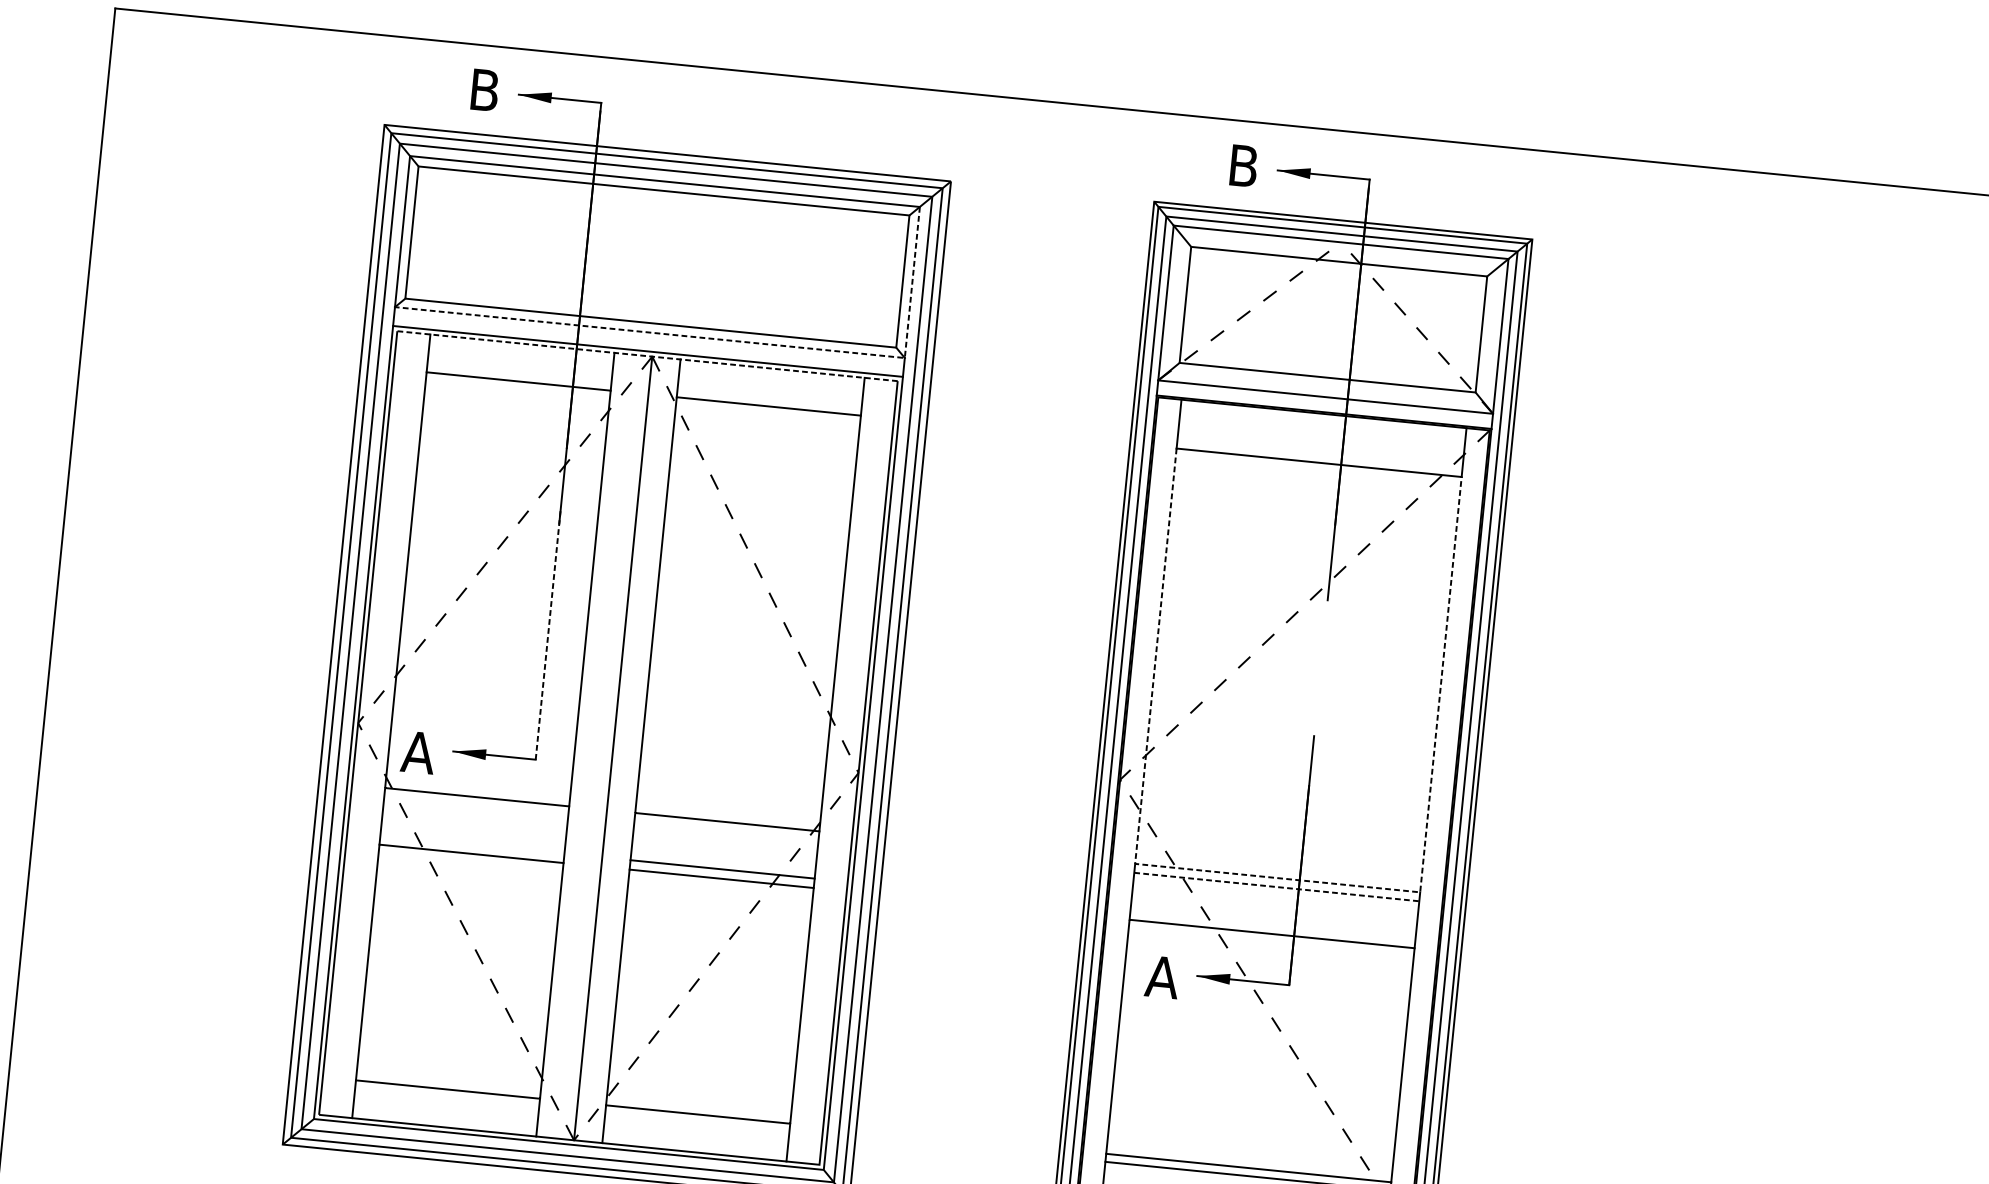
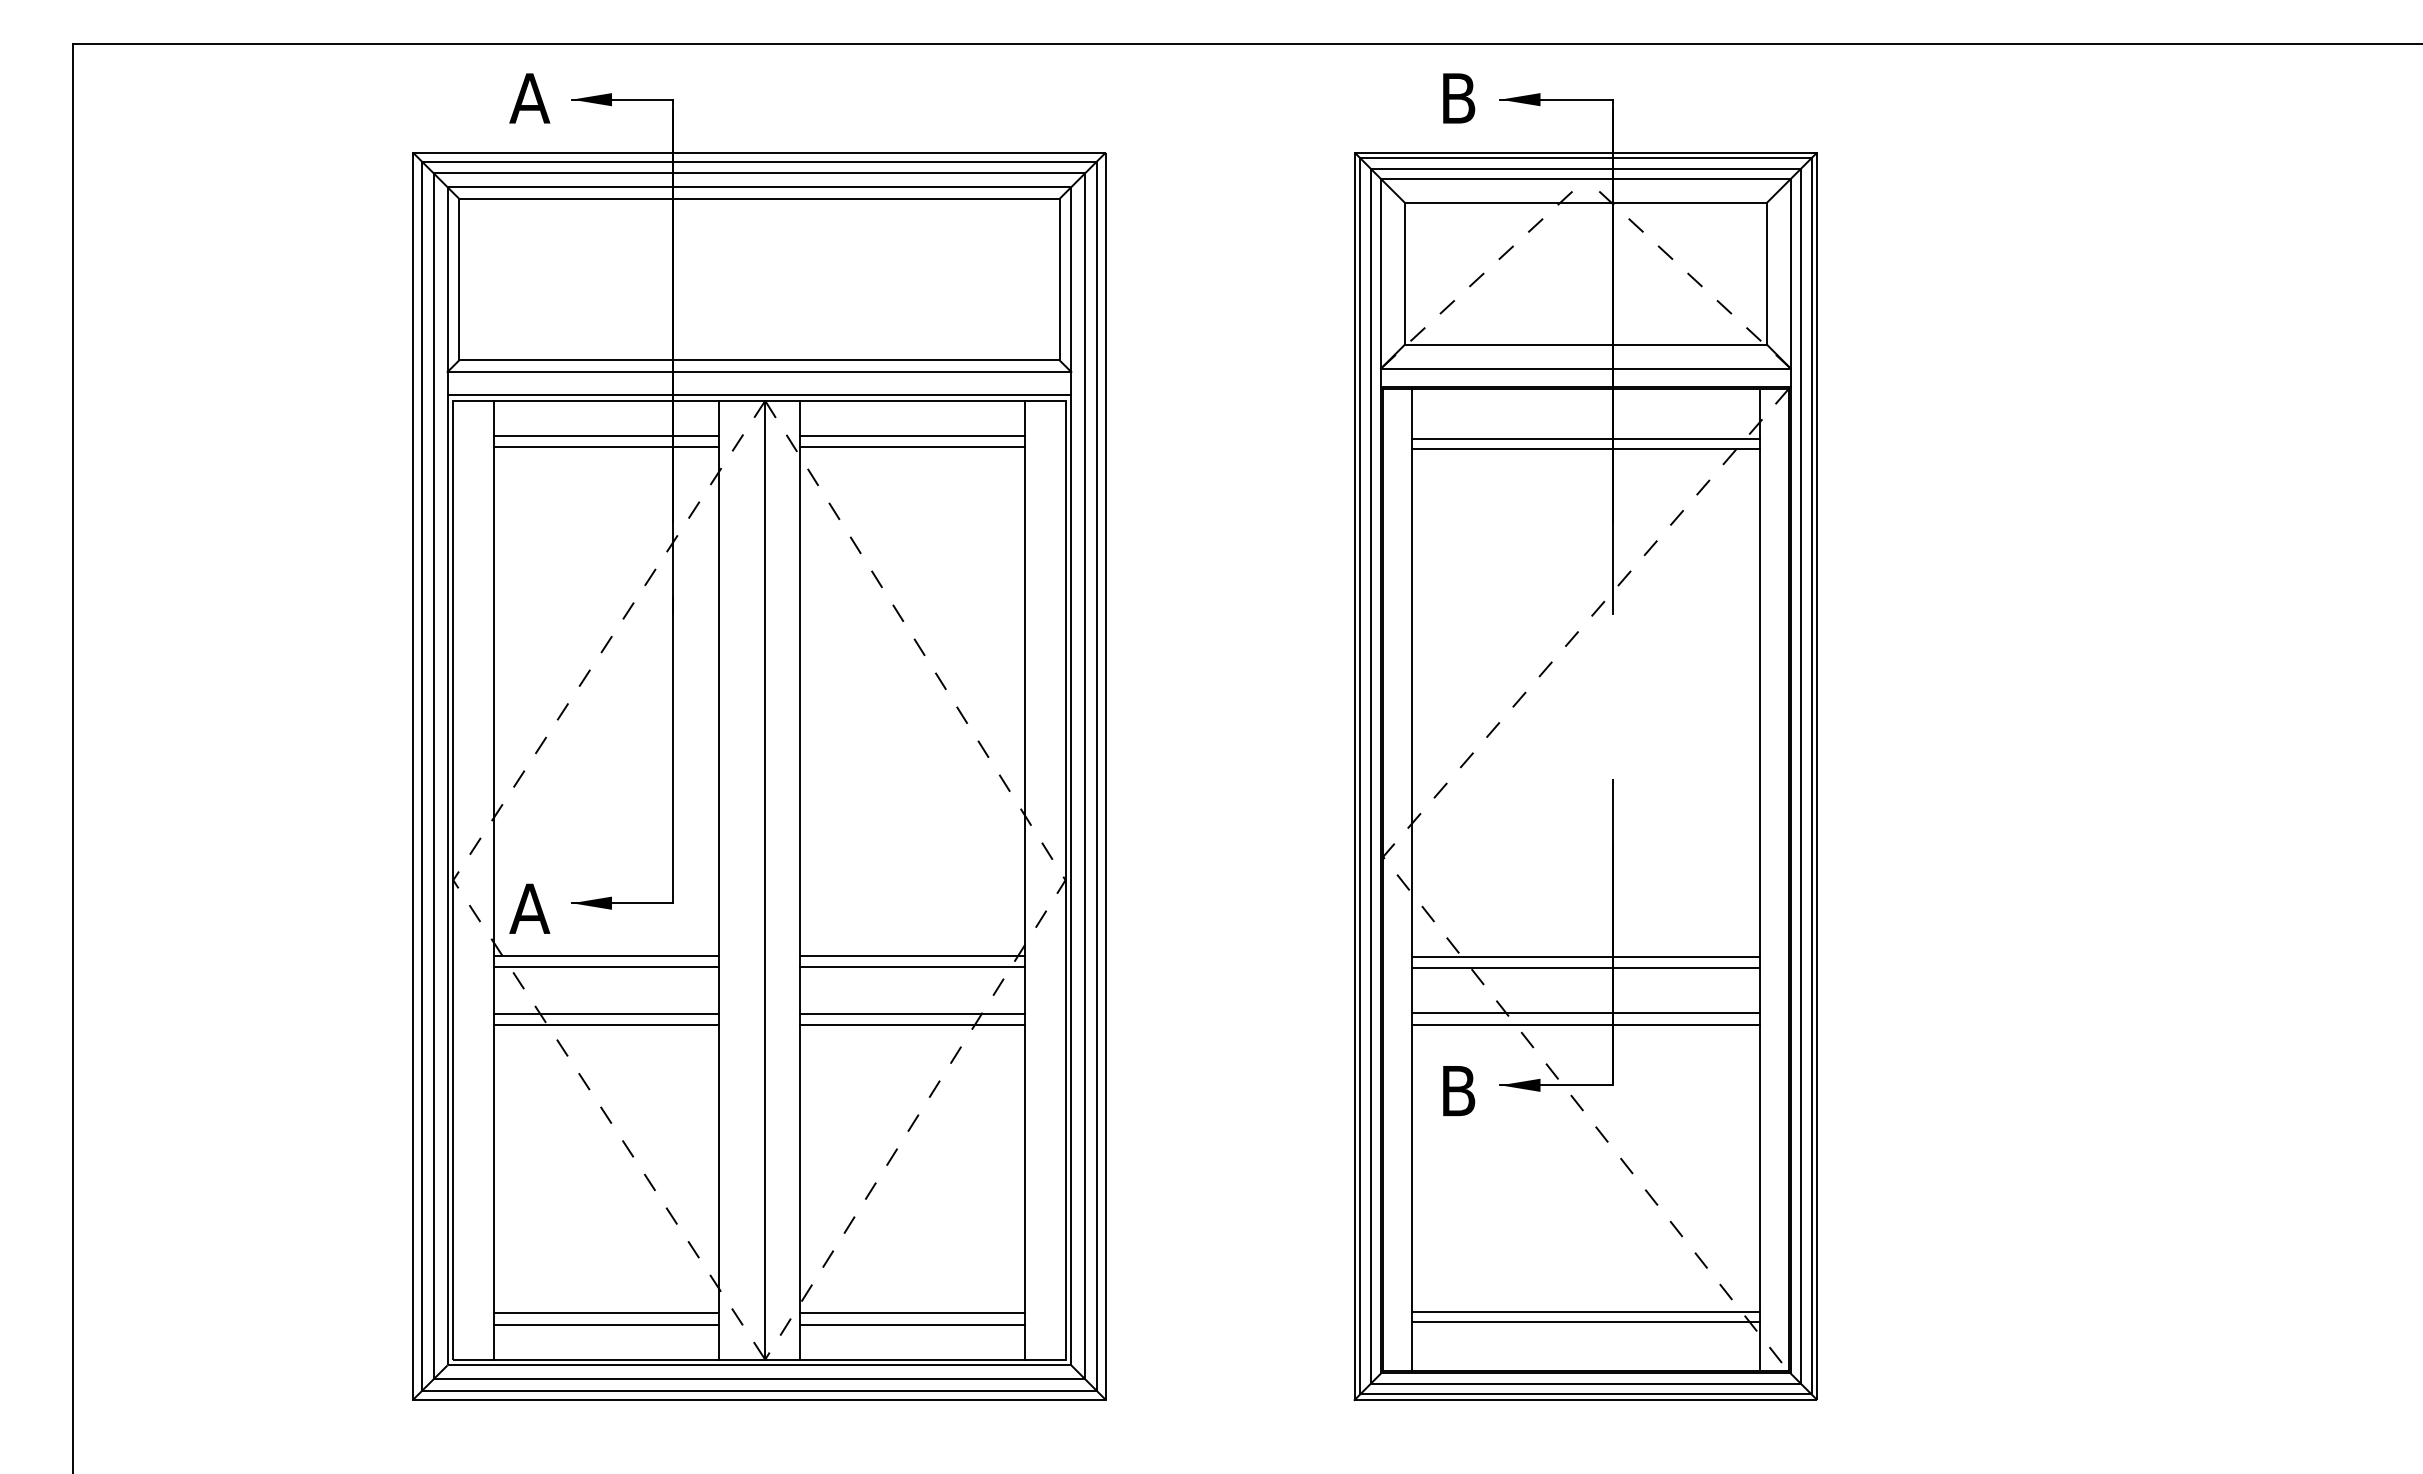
text: (484, 90) -> (529, 98), B -> A
line: (725, 340) -> (852, 372), dashed -> solid
line: (646, 355) -> (758, 400), dashed -> solid
line: (519, 371) -> (606, 435), added
line: (769, 396) -> (912, 435), added
line: (1319, 454) -> (1585, 438), added
line: (547, 634) -> (672, 750), dashed -> solid
line: (476, 806) -> (606, 967), added
line: (726, 831) -> (912, 967), added
line: (472, 844) -> (606, 1013), added
line: (1278, 877) -> (1586, 956), dashed -> solid
line: (1277, 886) -> (1586, 967), dashed -> solid
line: (1272, 924) -> (1585, 1013), added
text: (1161, 977) -> (1457, 1091), A -> B
line: (447, 1098) -> (606, 1324), added
line: (697, 1123) -> (912, 1324), added

